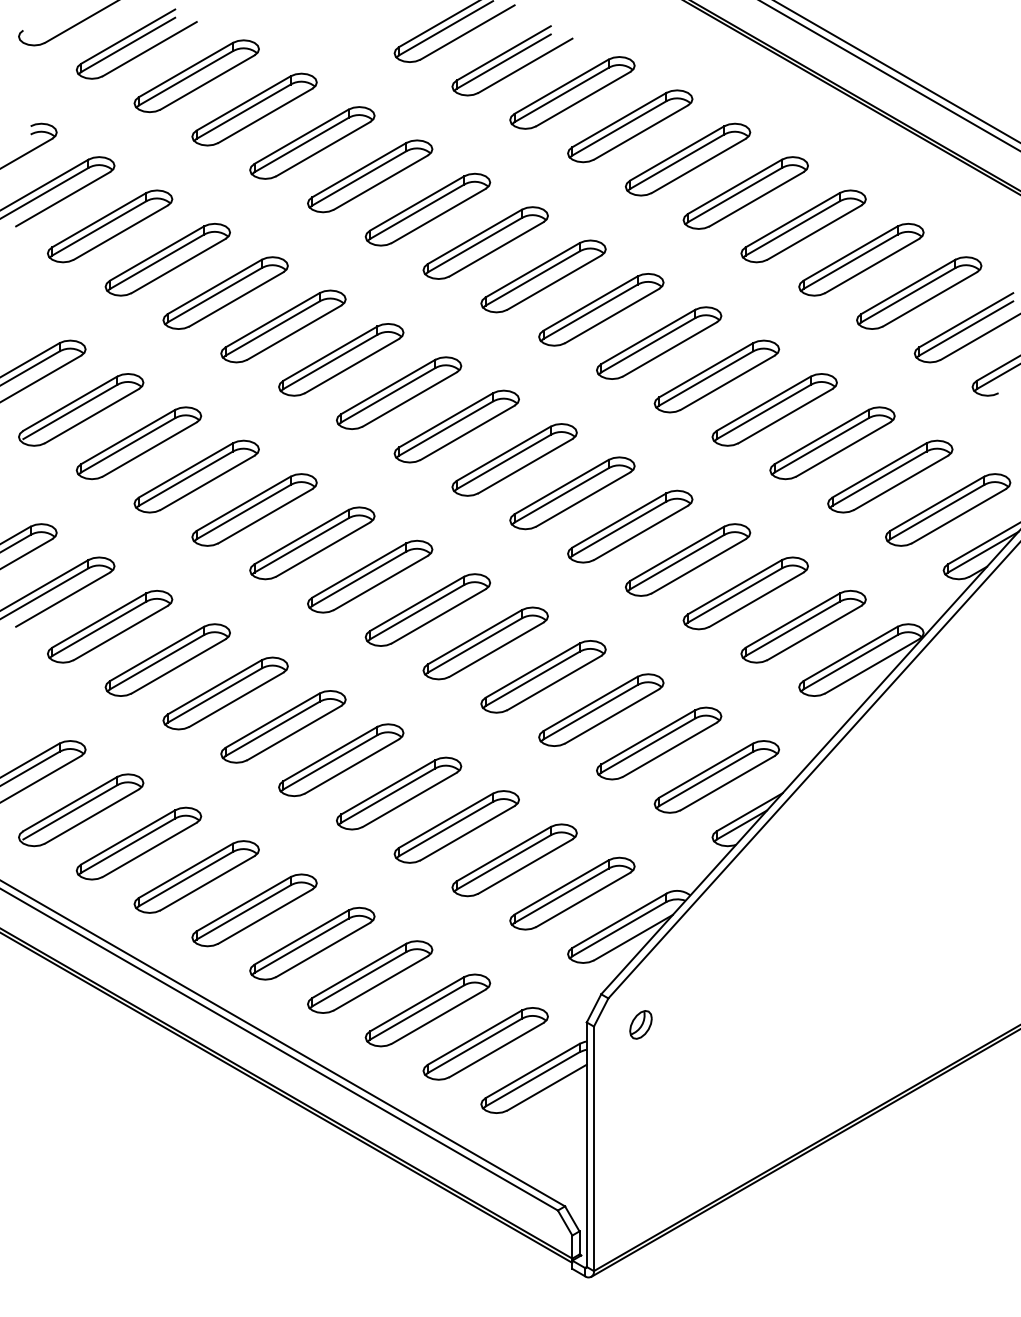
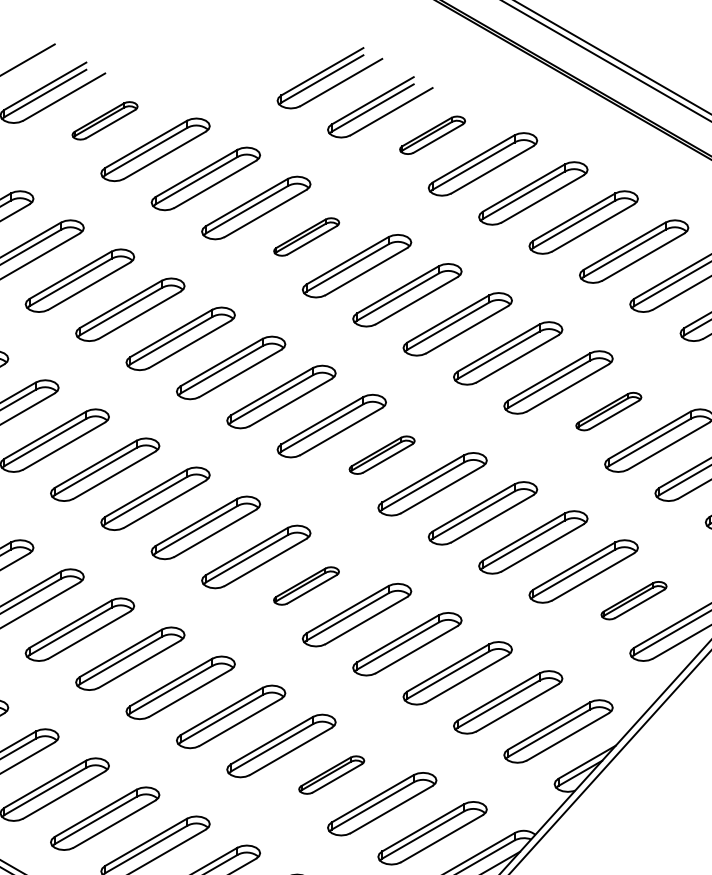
part: (196, 76) -> (104, 120), size x0.6
part: (572, 92) -> (432, 134), size x0.6
part: (427, 209) -> (306, 236), size x0.6
part: (774, 409) -> (608, 411), size x0.6
part: (514, 459) -> (382, 454), size x0.6
part: (427, 609) -> (306, 585), size x0.6
part: (803, 626) -> (633, 600), size x0.6
part: (456, 826) -> (331, 774), size x0.6

